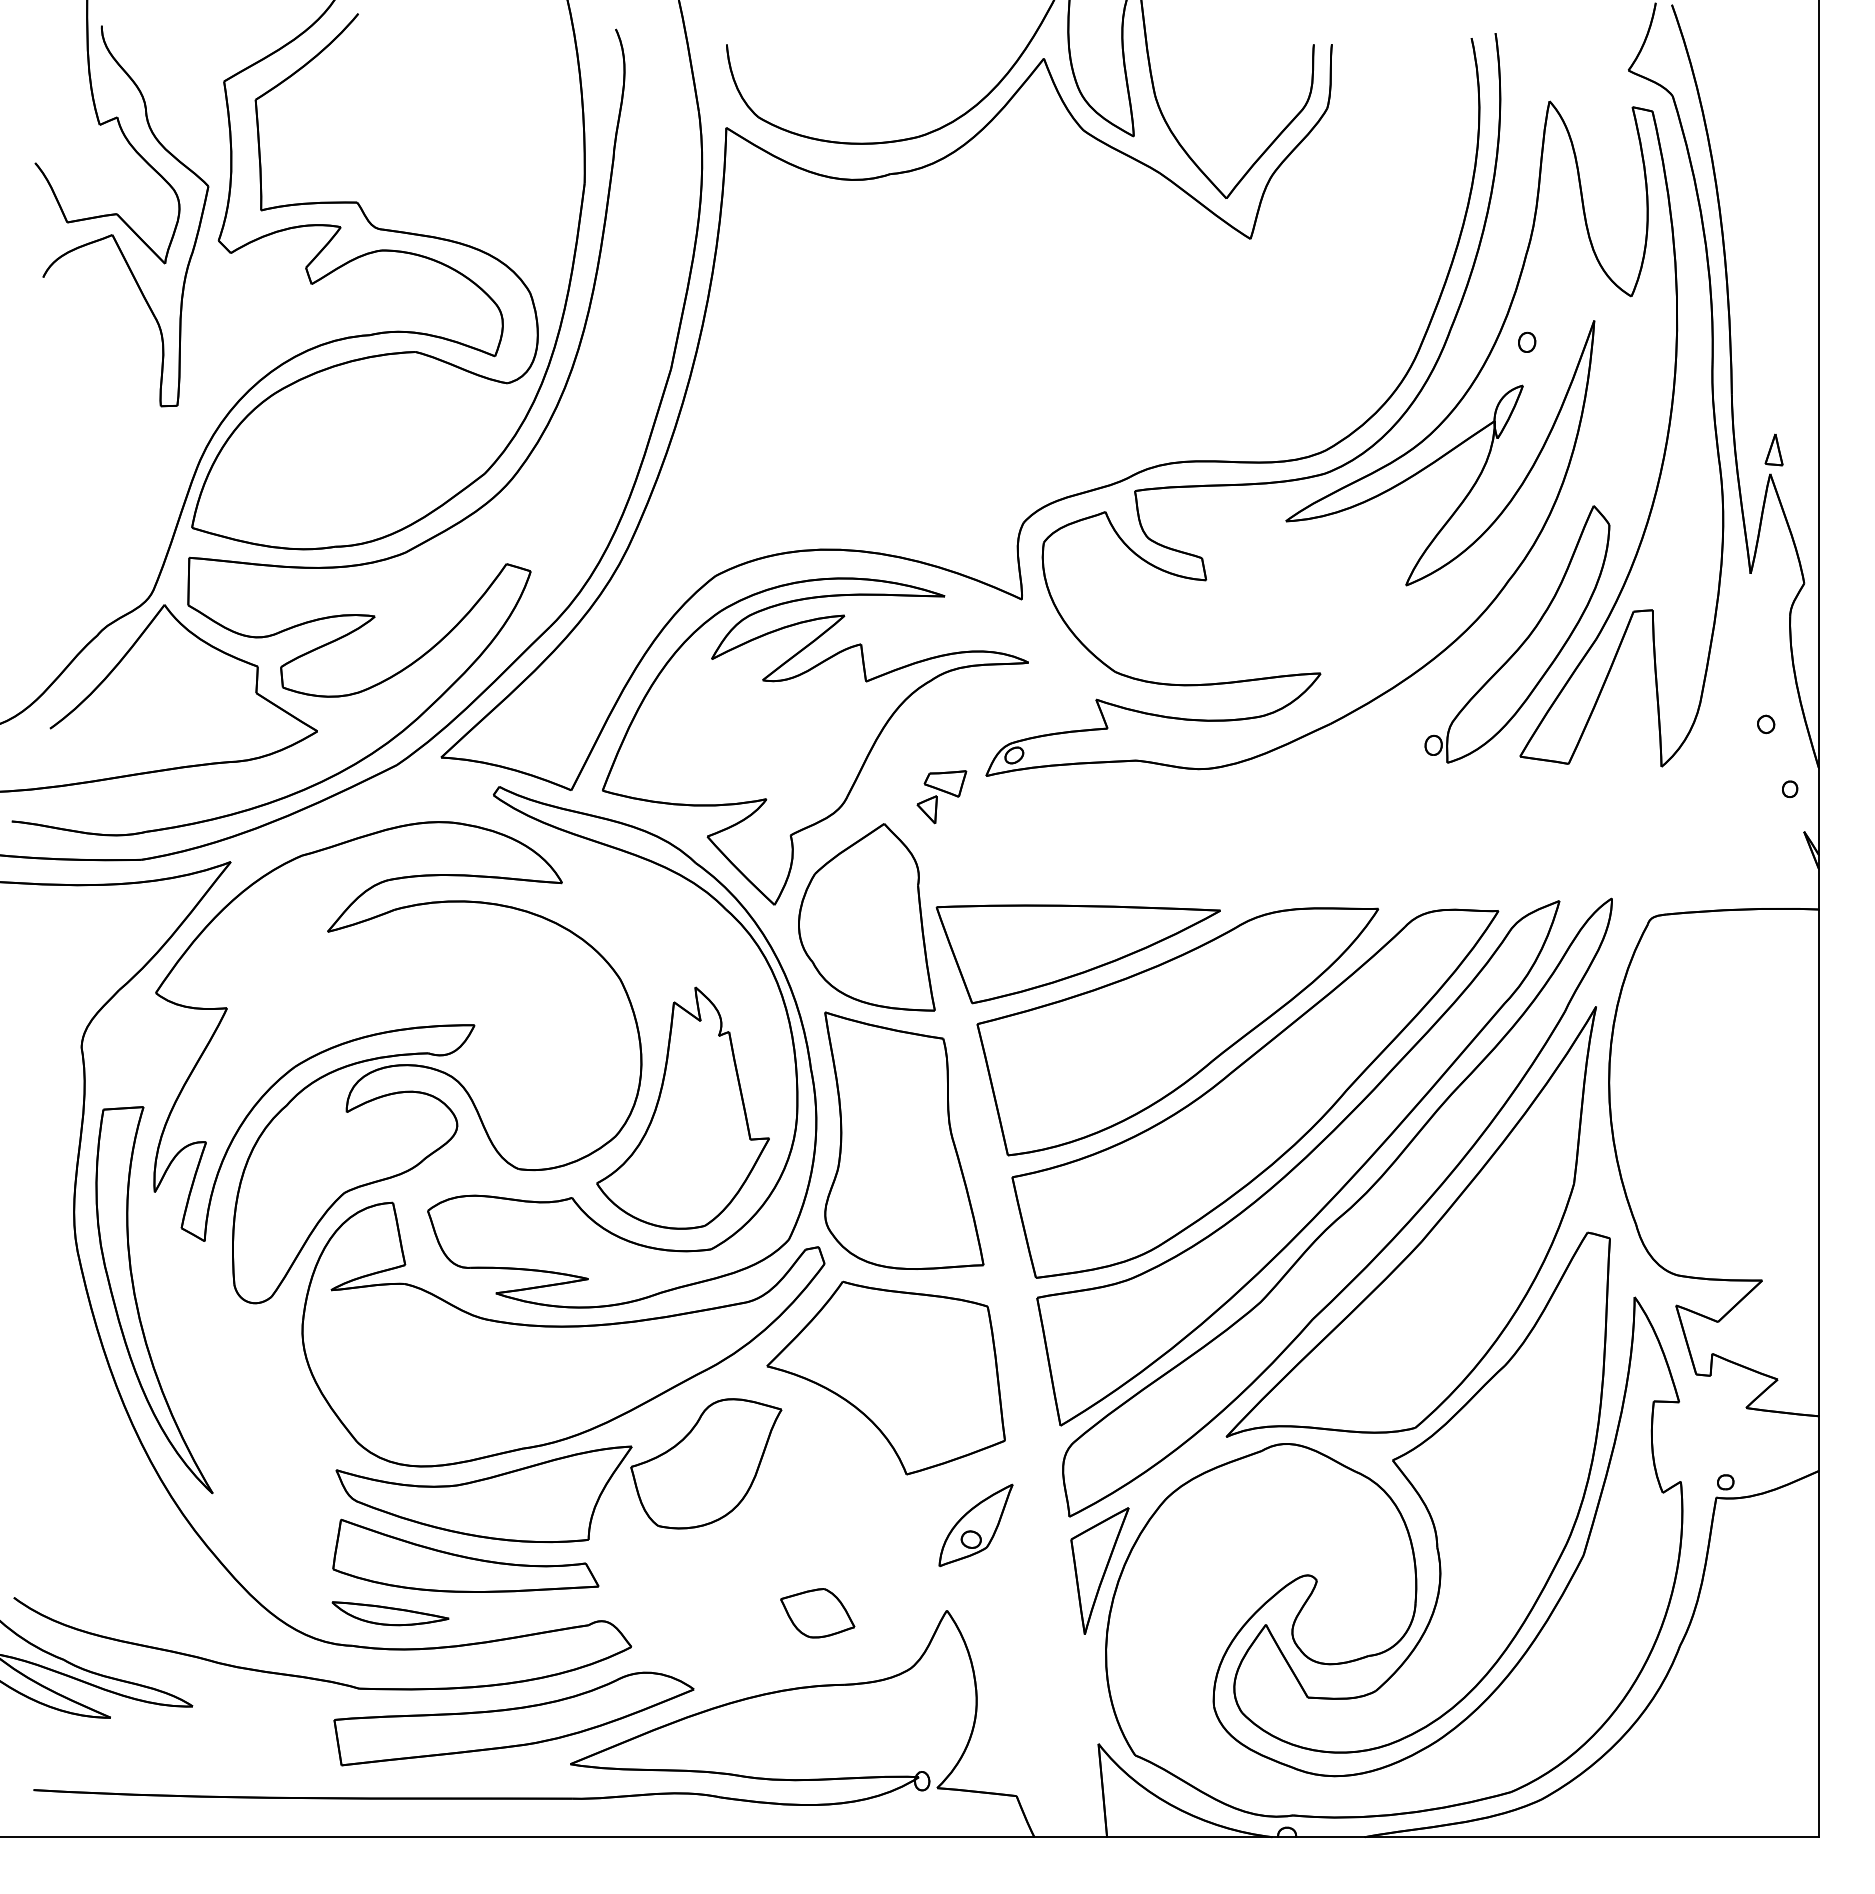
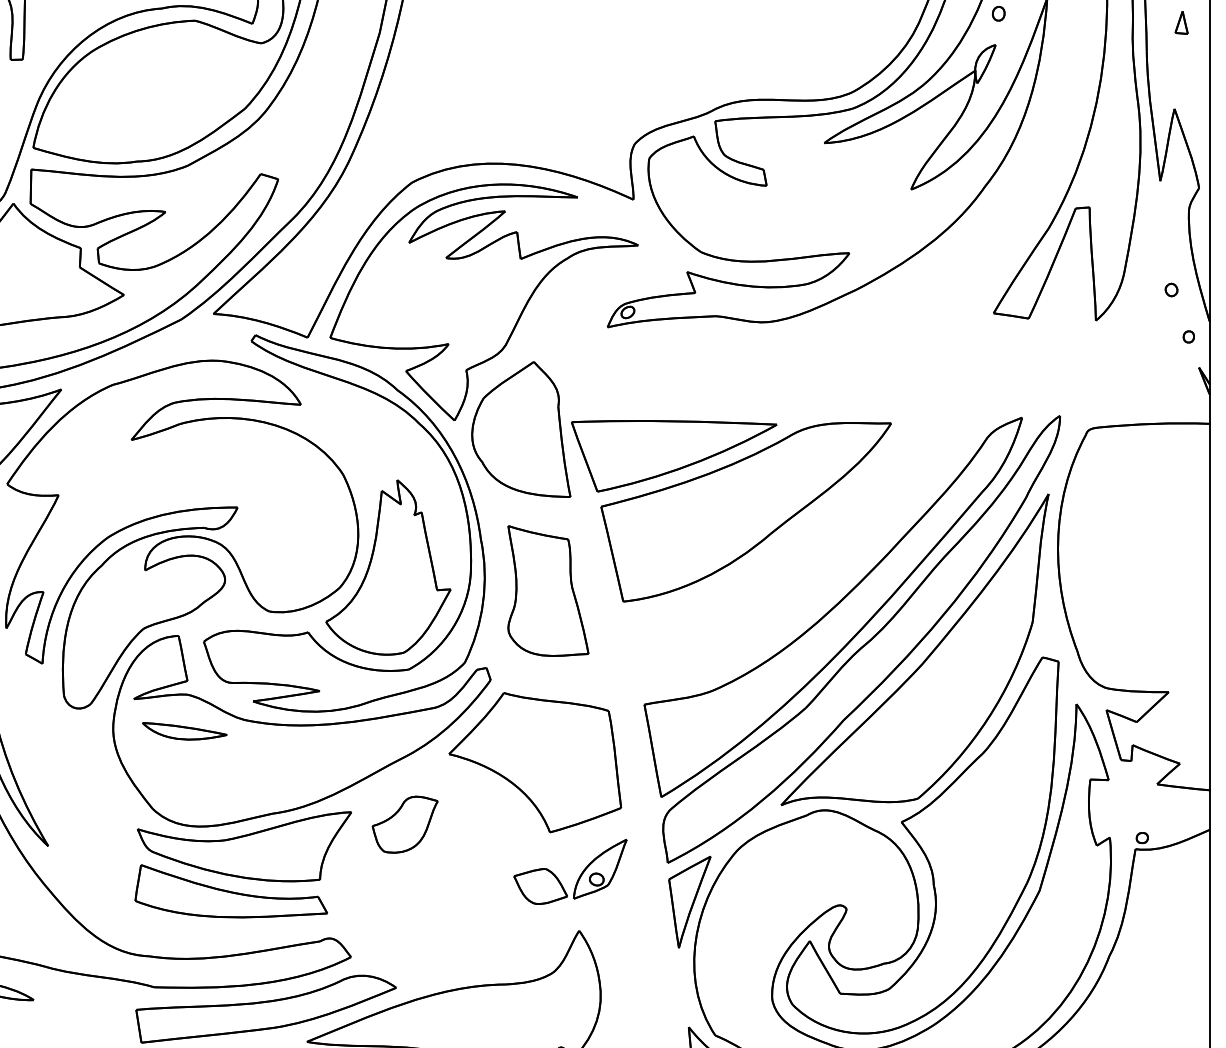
part: (1773, 449) -> (1181, 22), moved
part: (1525, 638) -> (997, 227), removed
part: (941, 797) -> (575, 342), removed
part: (1255, 1093) -> (802, 556), removed
part: (904, 1140) -> (548, 590), size x0.7
part: (706, 1463) -> (405, 824), size x0.6
part: (390, 1613) -> (184, 731), moved
part: (817, 1613) -> (540, 886), moved

